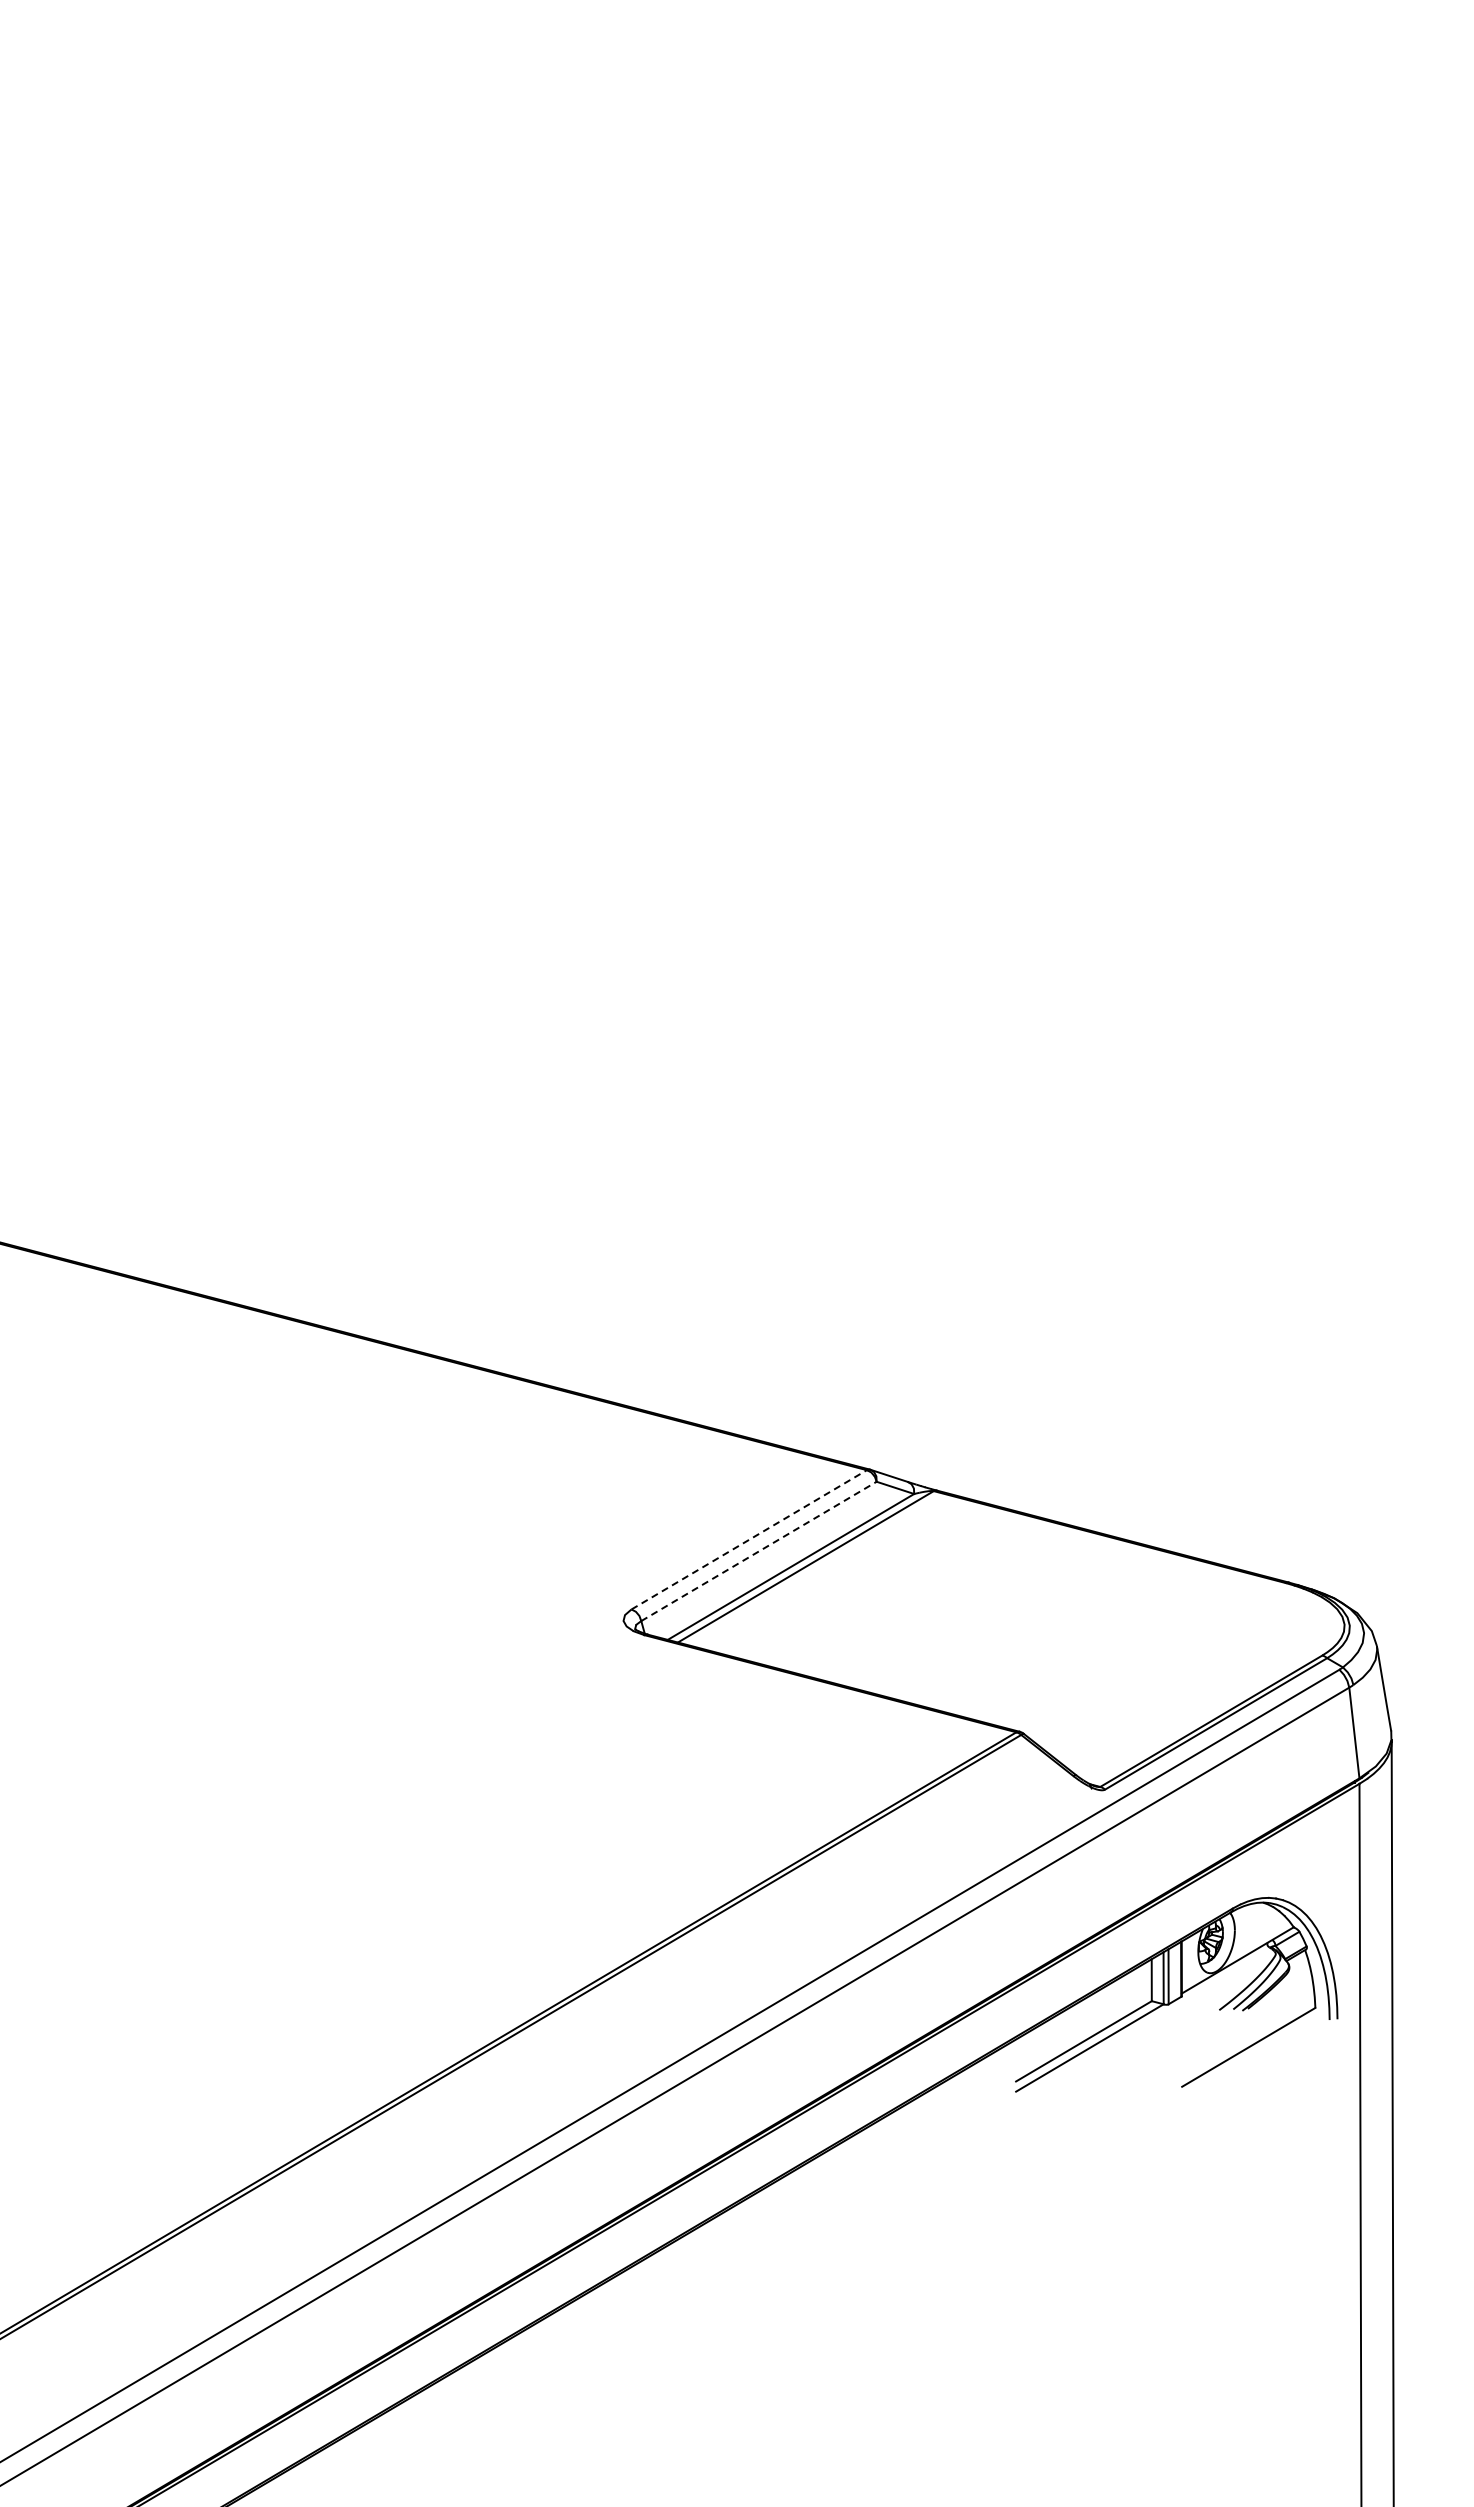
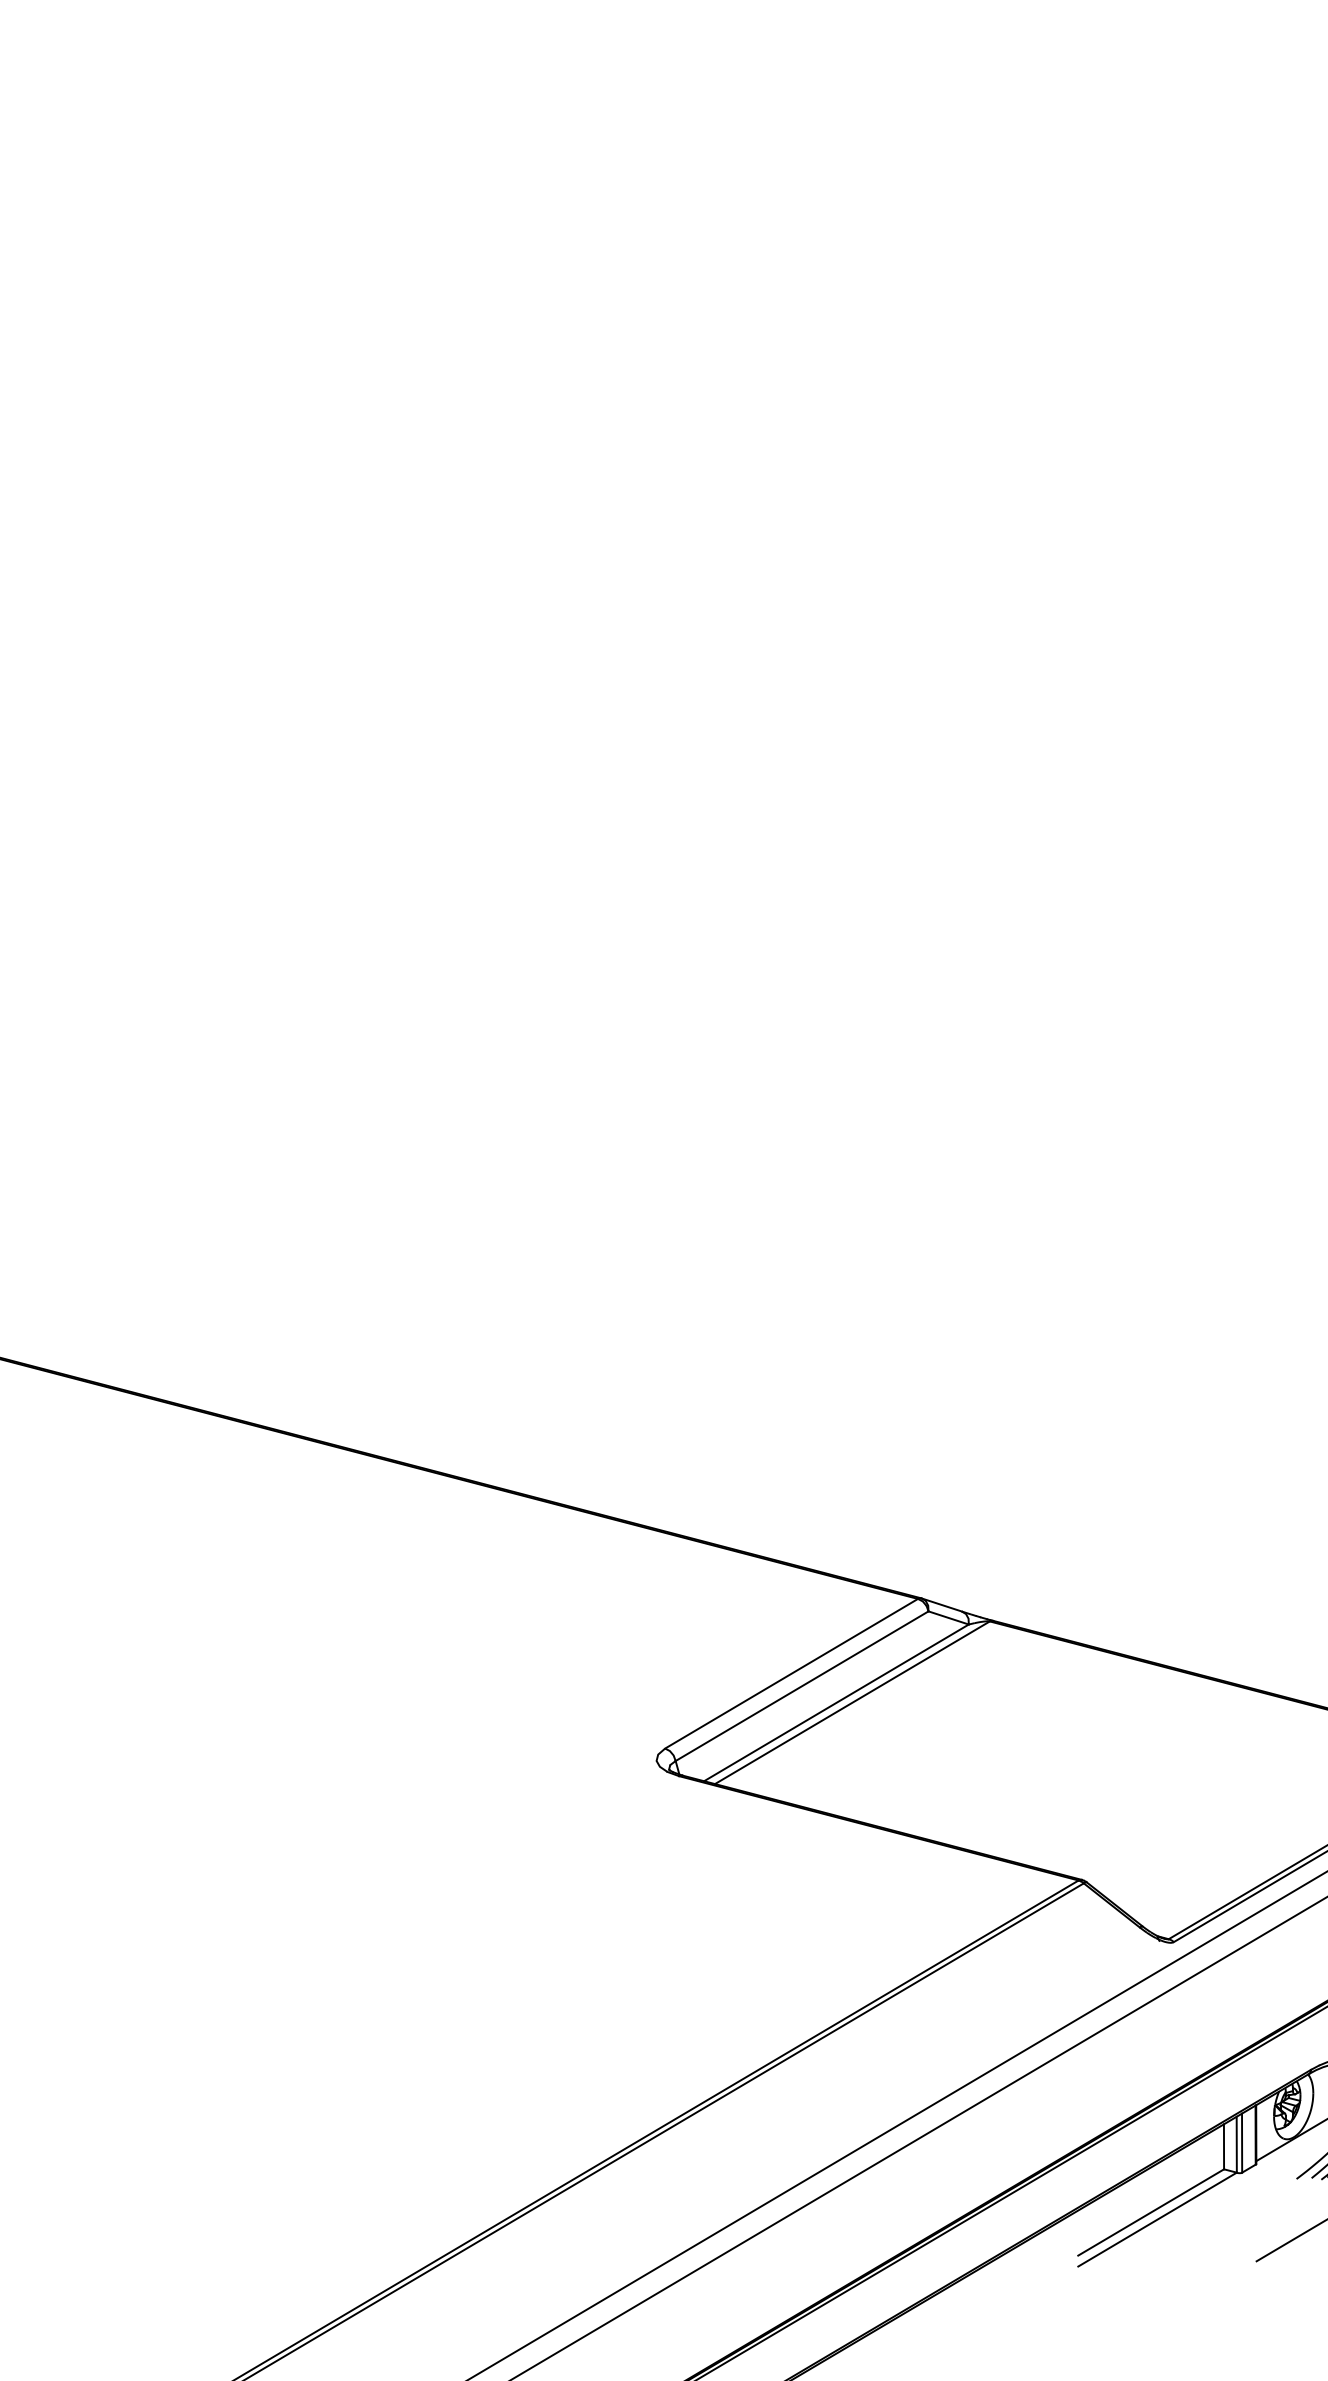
line: (749, 1539) -> (791, 1673), dashed -> solid
line: (758, 1551) -> (801, 1686), dashed -> solid

